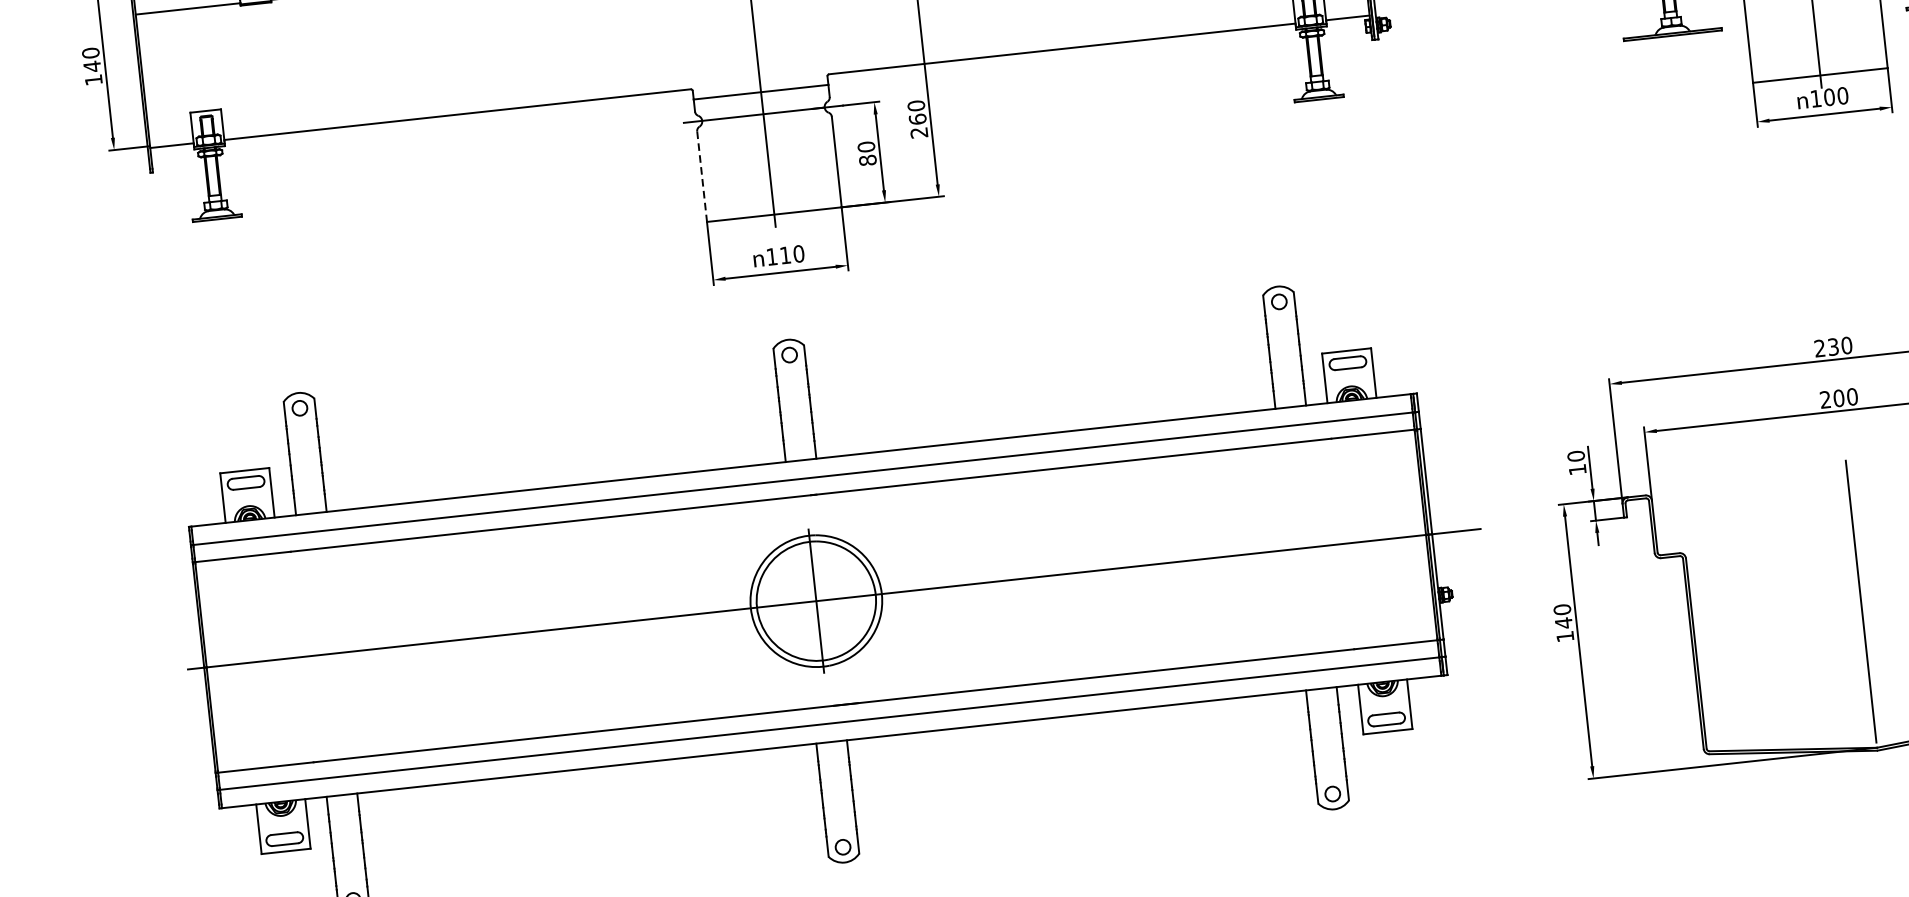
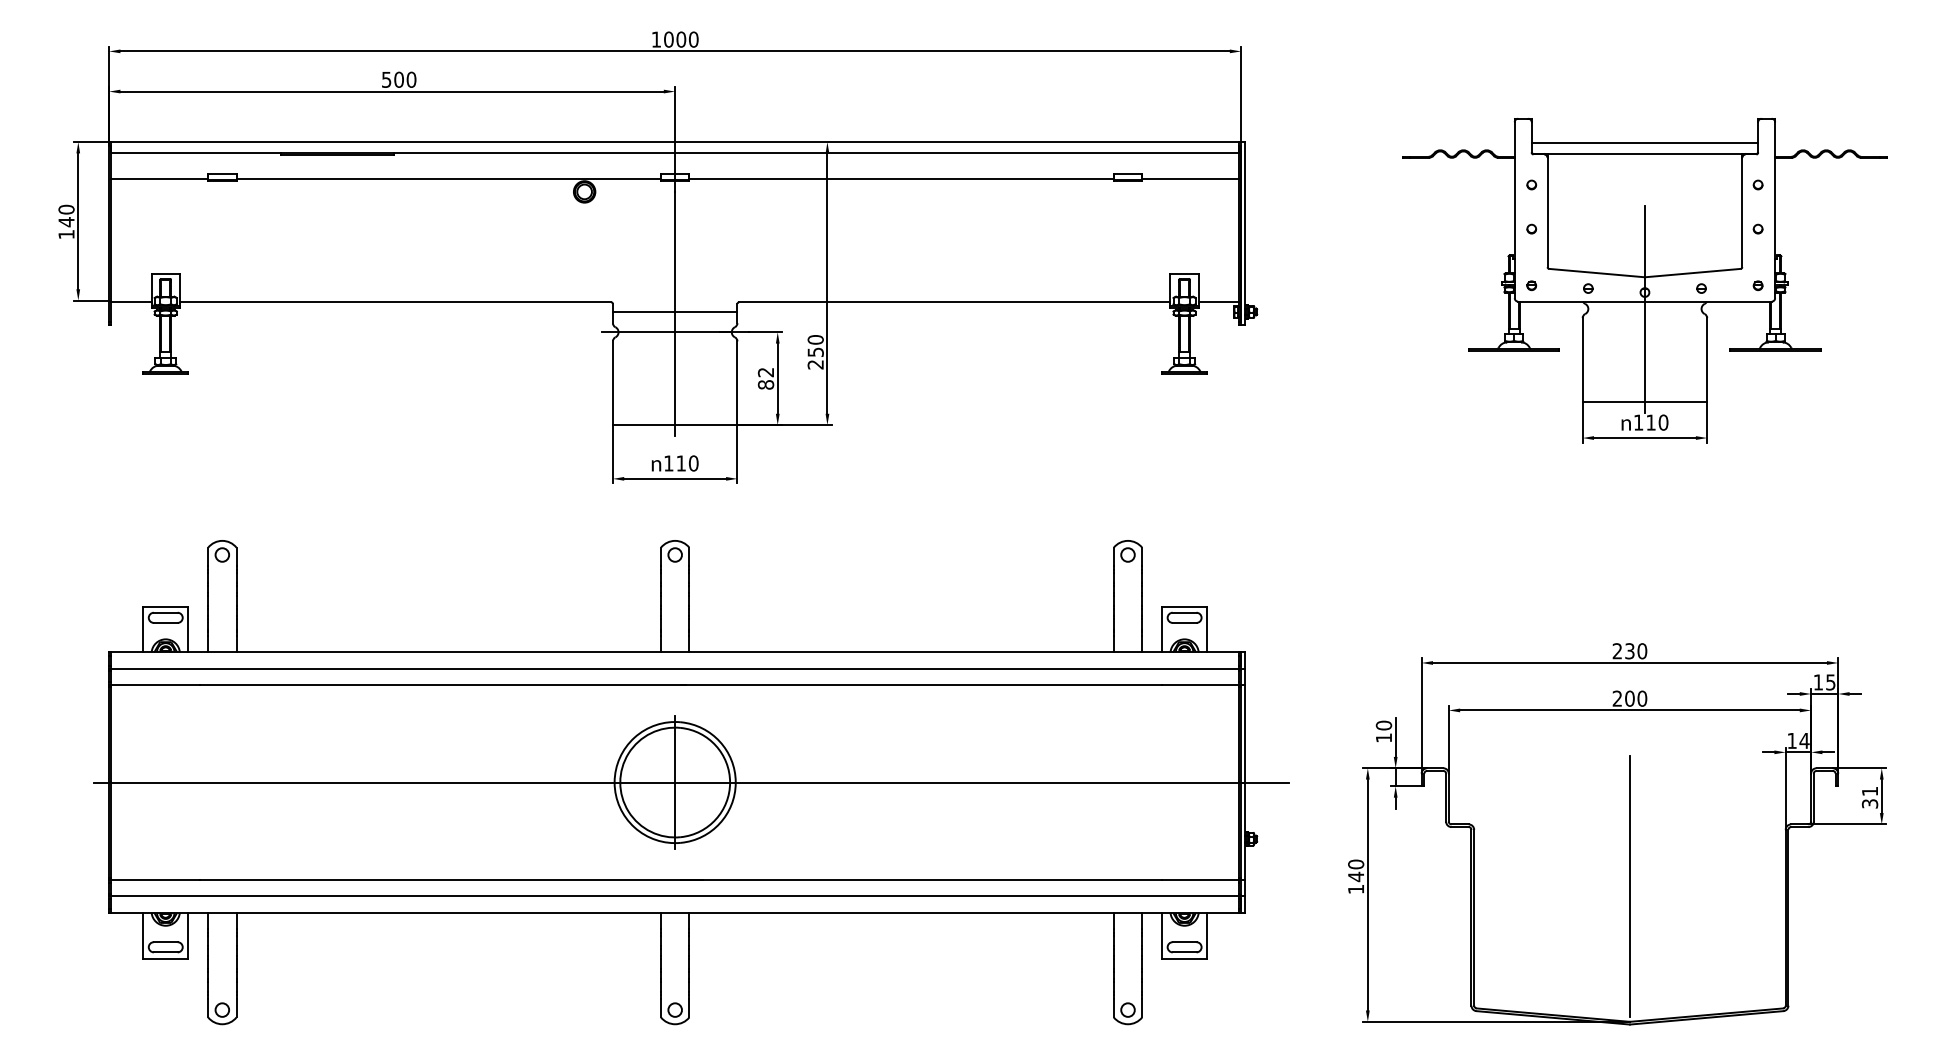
text: (1828, 97) -> (1650, 422), 100 -> 110
text: (917, 119) -> (815, 352), 260 -> 250
text: (866, 146) -> (766, 372), 80 -> 82
line: (701, 176) -> (612, 383), dashed -> solid

